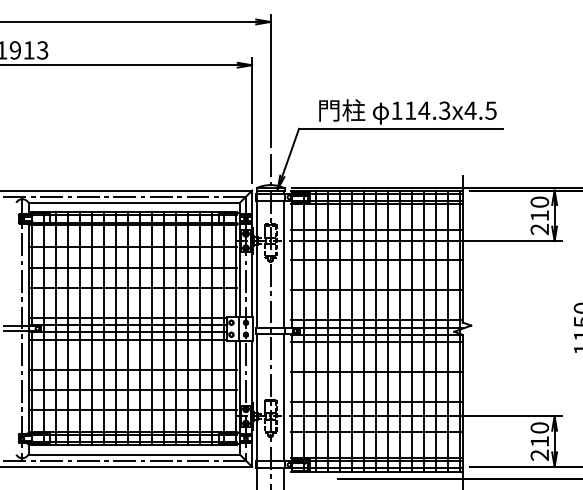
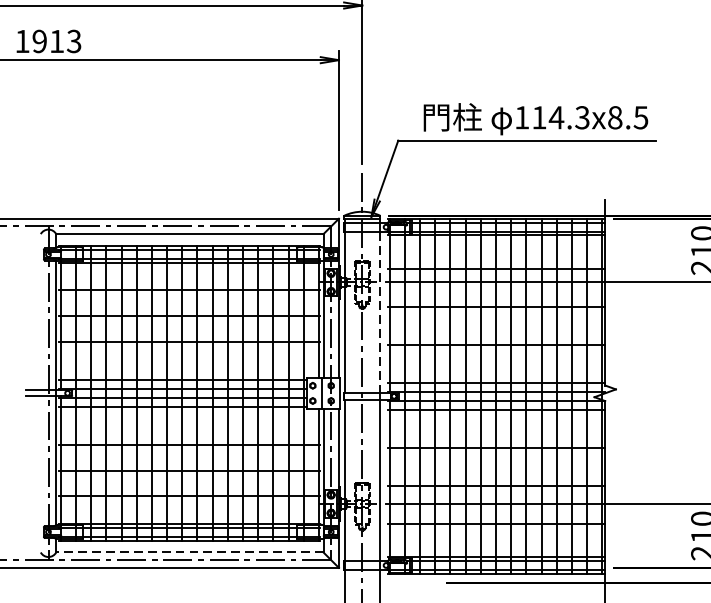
text: (470, 110) -> (615, 117), 114.3x4.5 -> 114.3x8.5
line: (284, 264) -> (379, 312), solid -> dashed
line: (134, 454) -> (190, 552), solid -> dashed

